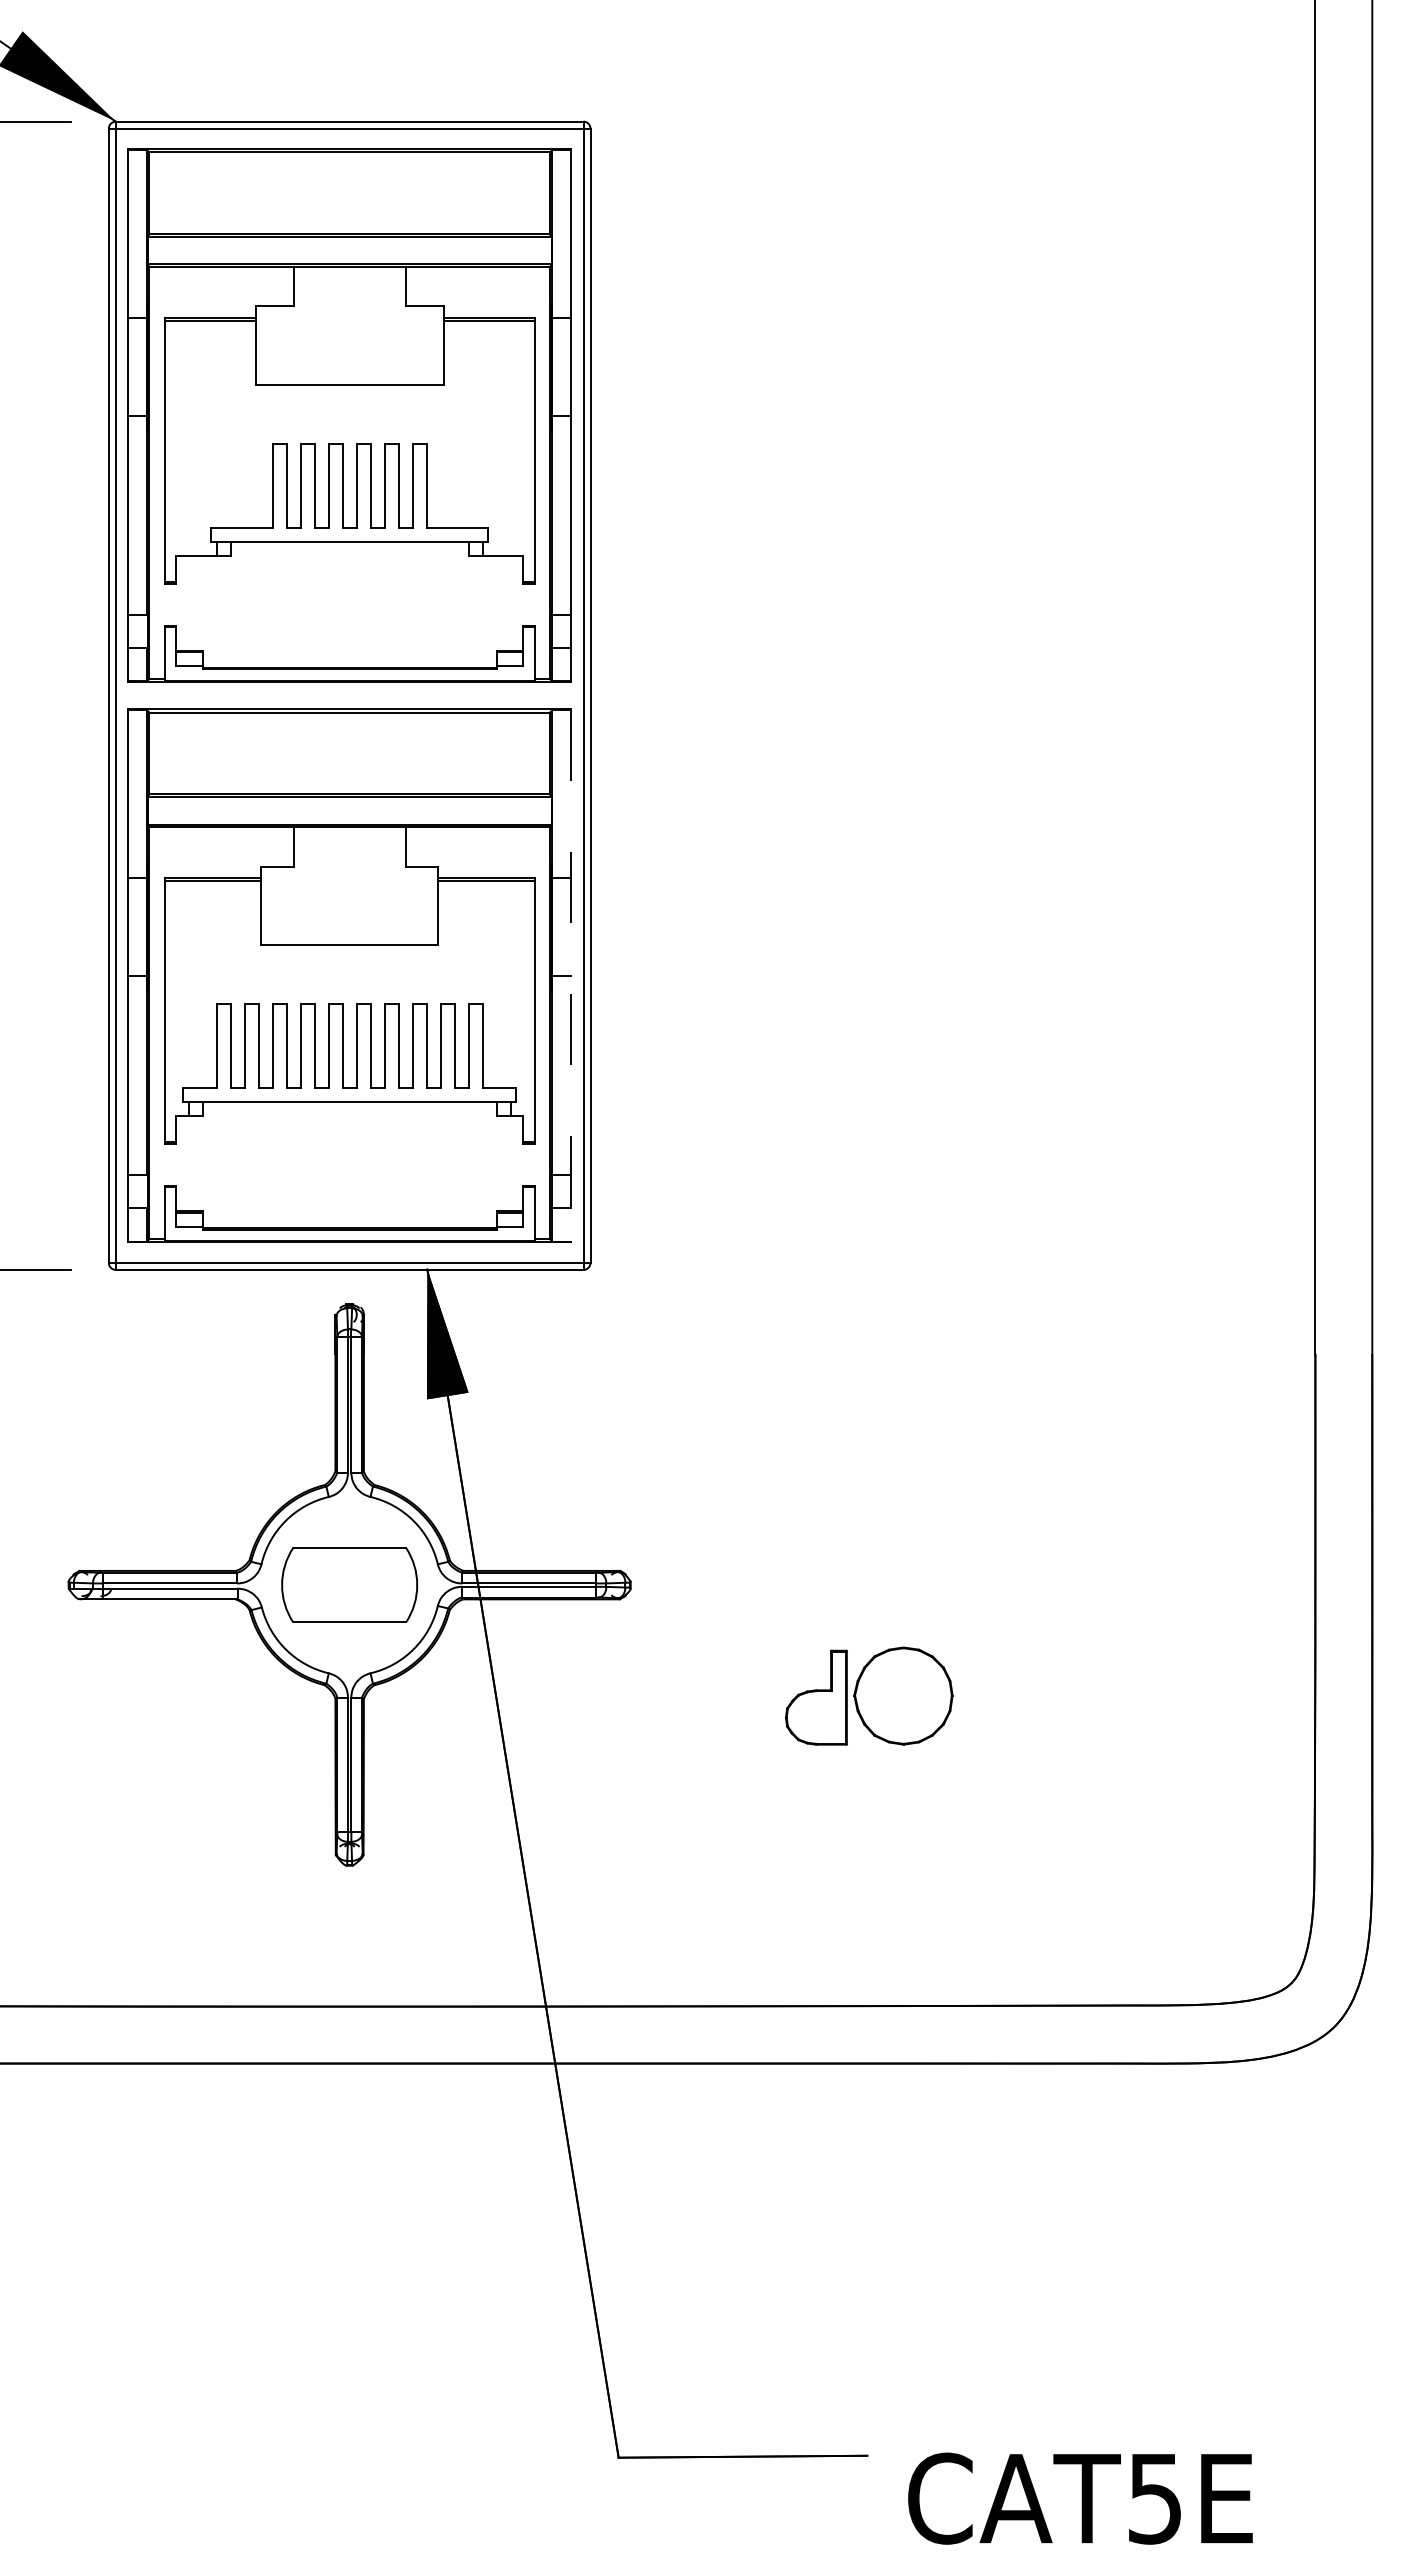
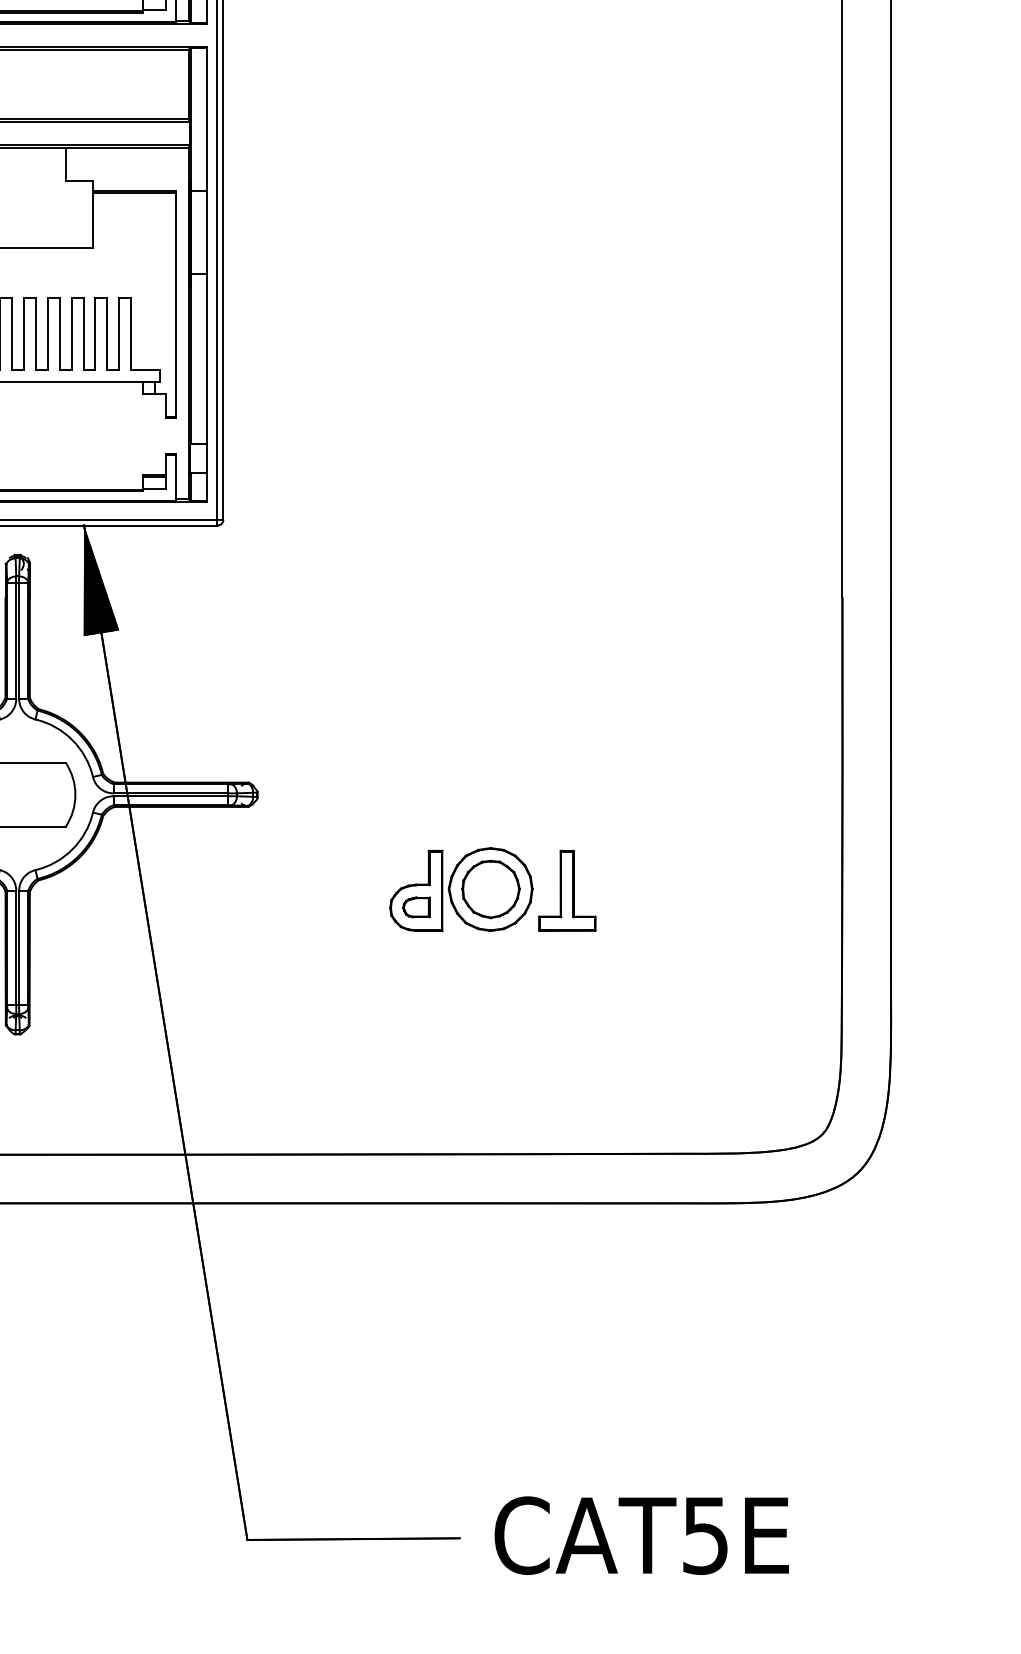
line: (570, 976) -> (206, 275), dashed -> solid
part: (903, 1695) -> (490, 889), added
part: (993, 1697) -> (567, 890), added
part: (816, 1716) -> (416, 906), added
text: (1080, 2498) -> (641, 1535), moved

